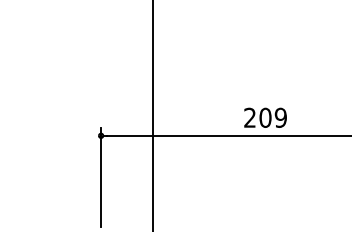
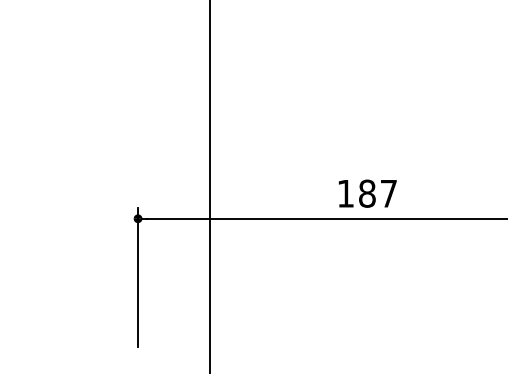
text: (265, 117) -> (367, 193), 209 -> 187

